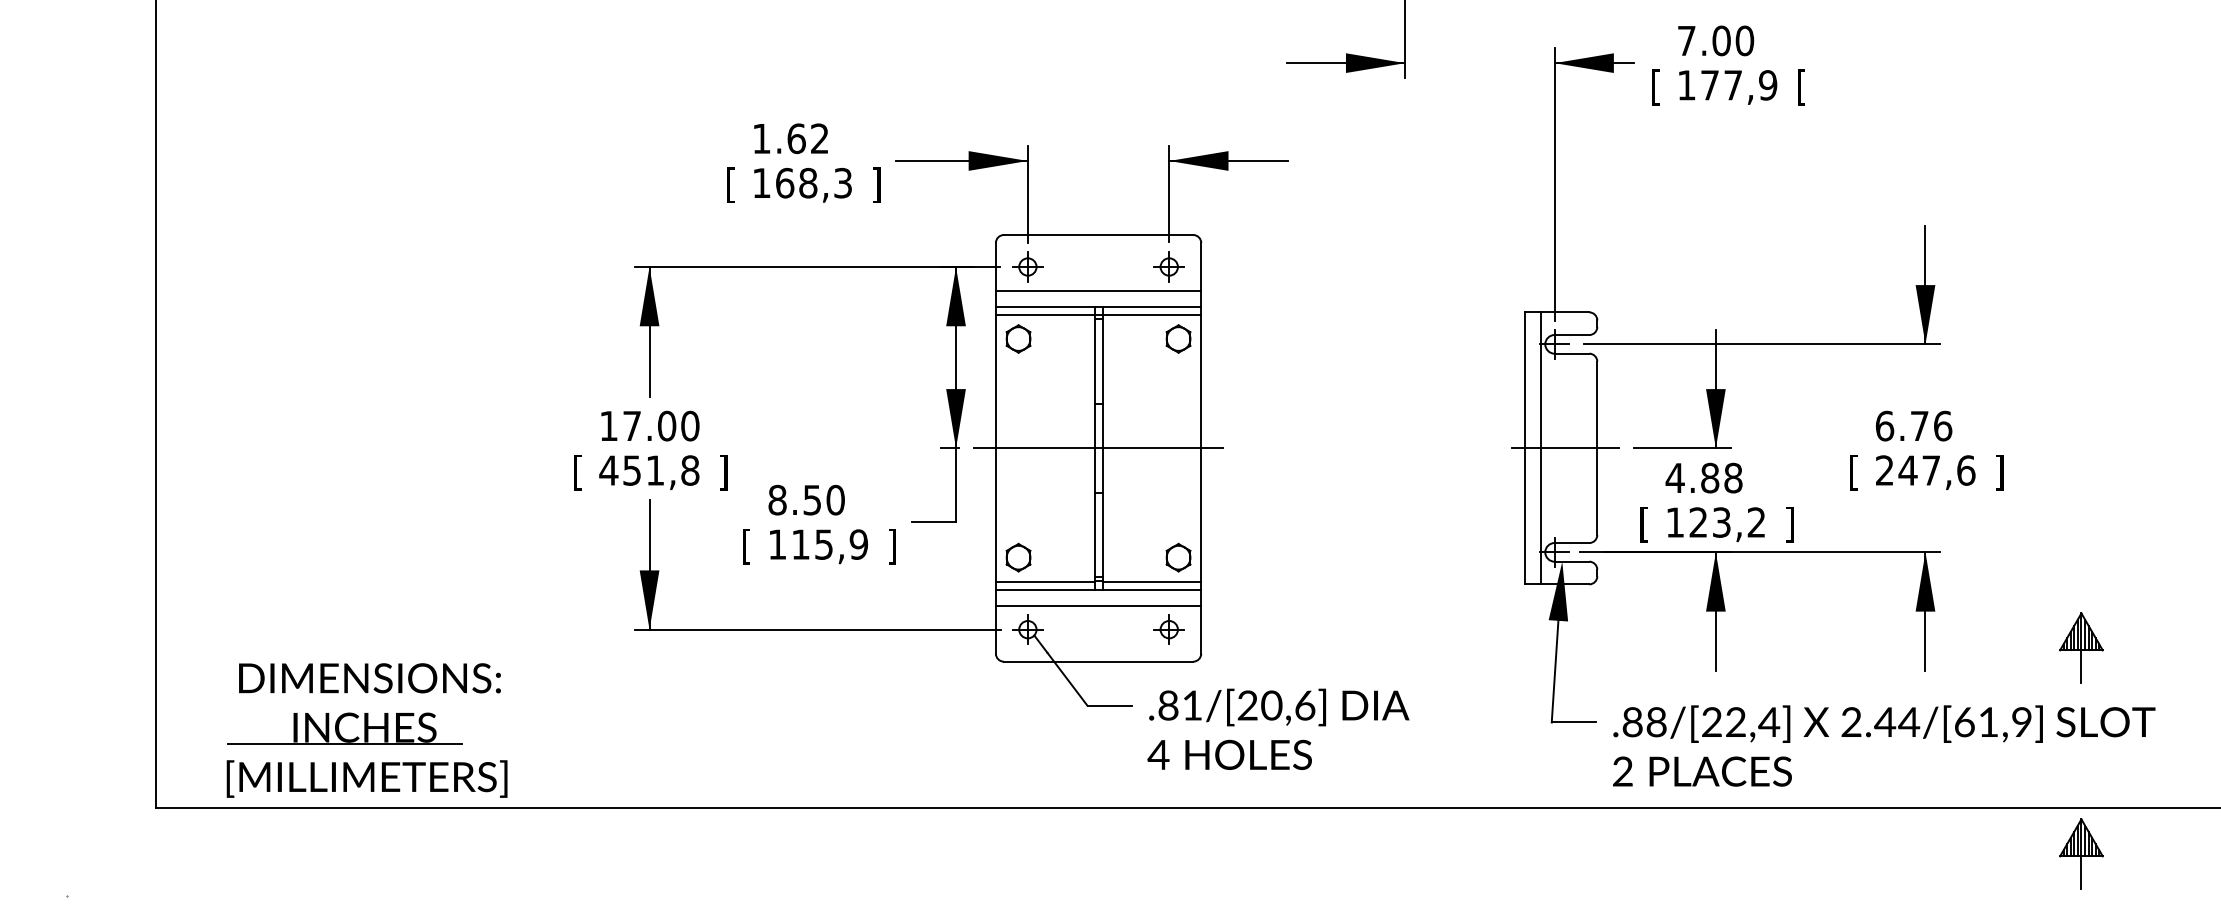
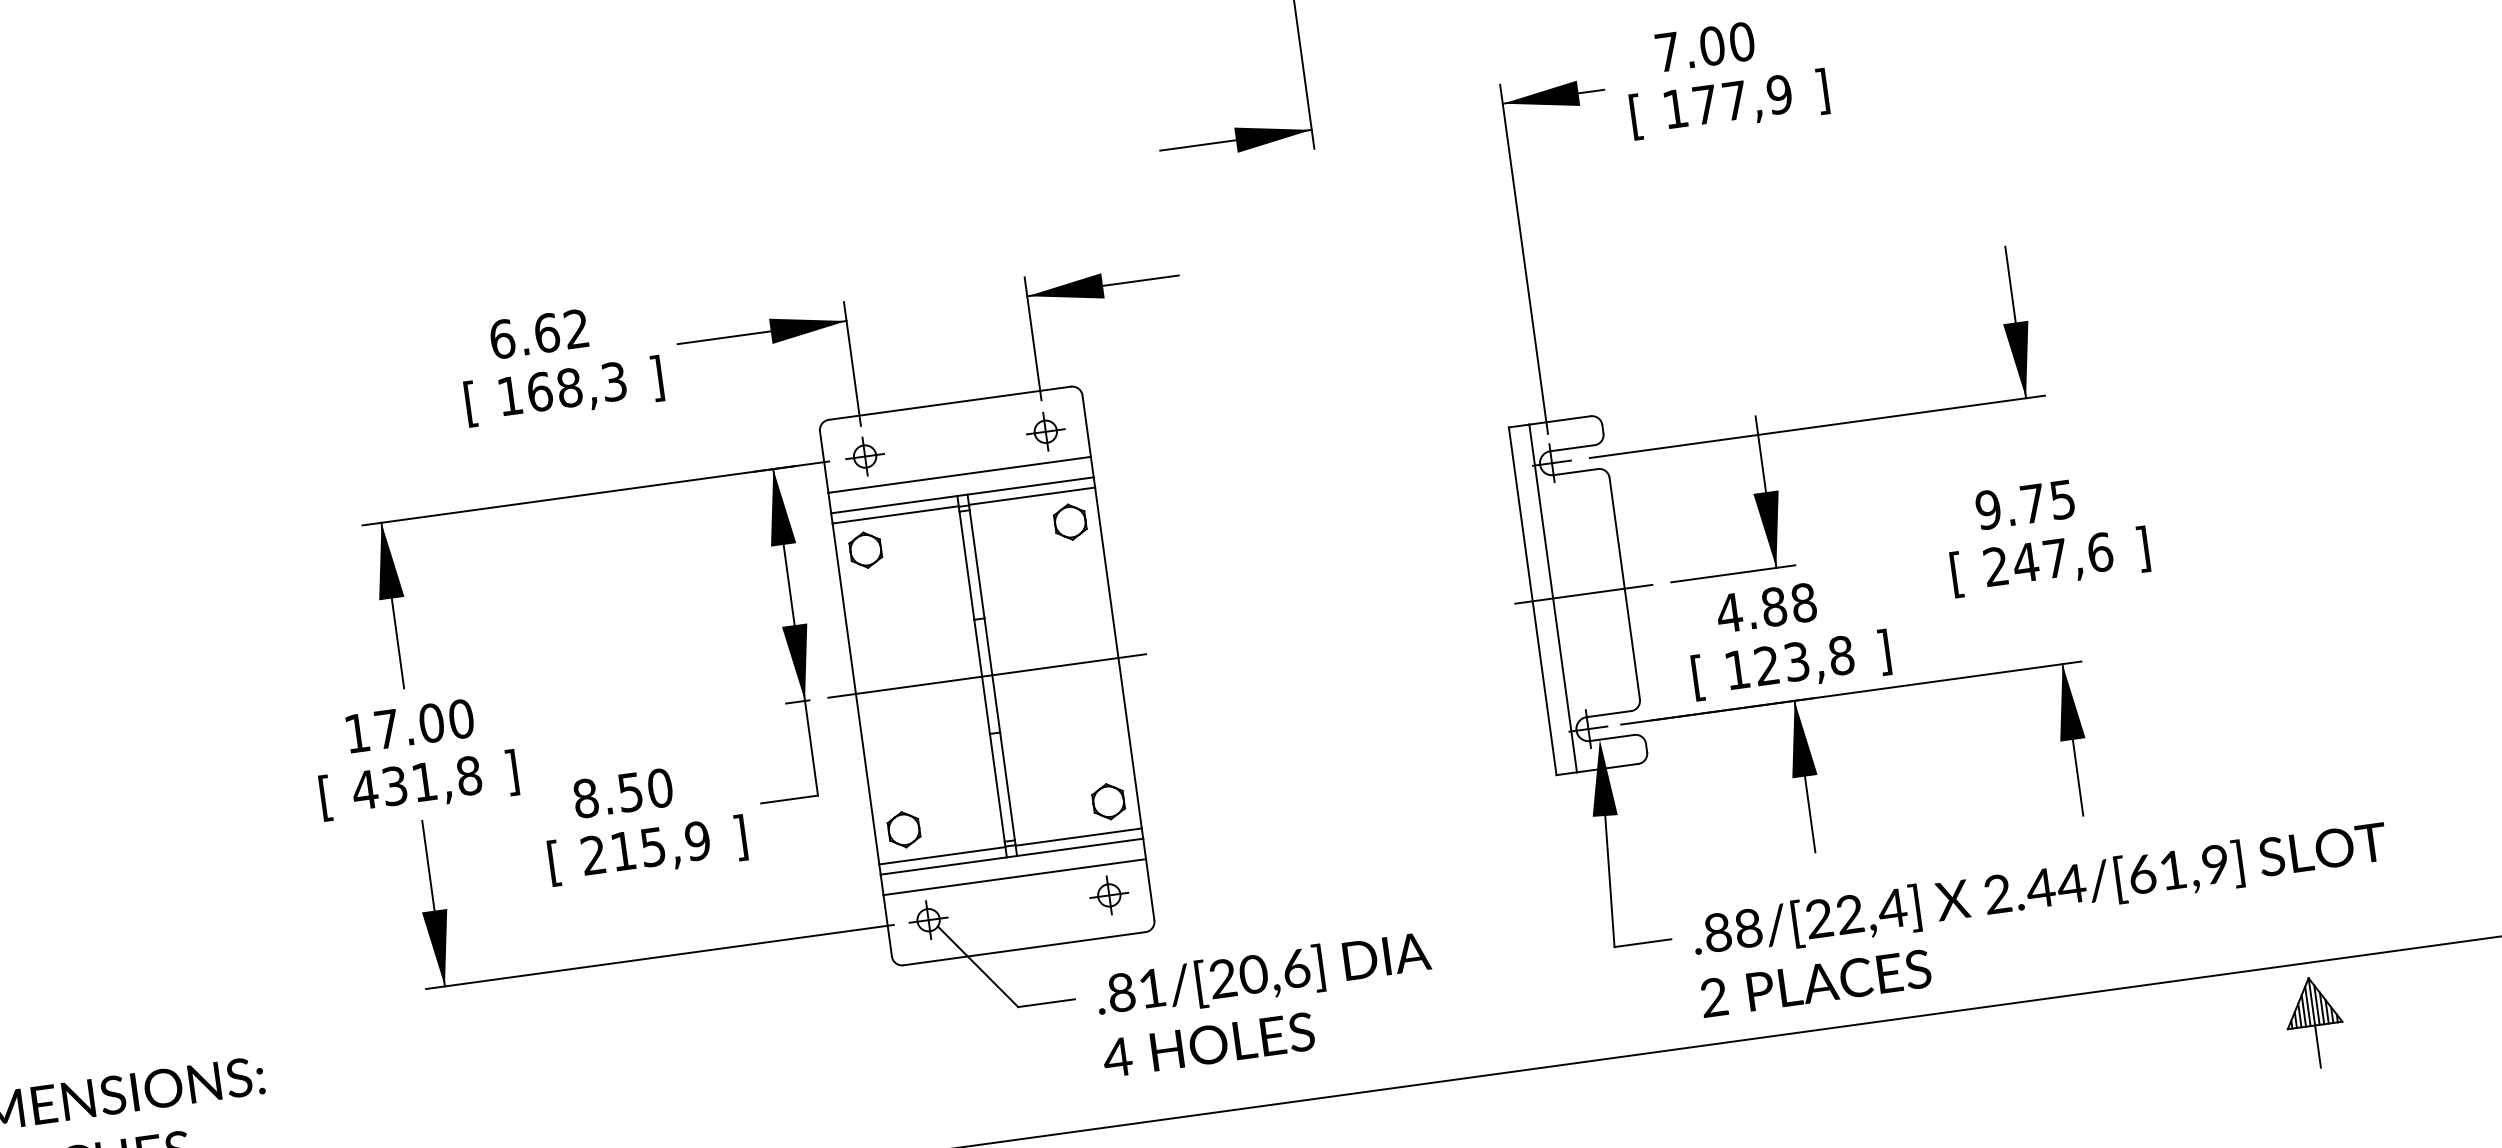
text: (1801, 87) -> (1822, 91), [ -> ]
text: (761, 138) -> (502, 338), 1.62 -> 6.62
text: (1913, 425) -> (2024, 504), 6.76 -> 9.75
text: (632, 470) -> (395, 785), 451,8 -> 431,8
text: (1756, 522) -> (1841, 655), 123,2 -> 123,8
text: (776, 544) -> (592, 855), 115,9 -> 215,9
part: (2081, 647) -> (2278, 758), removed

